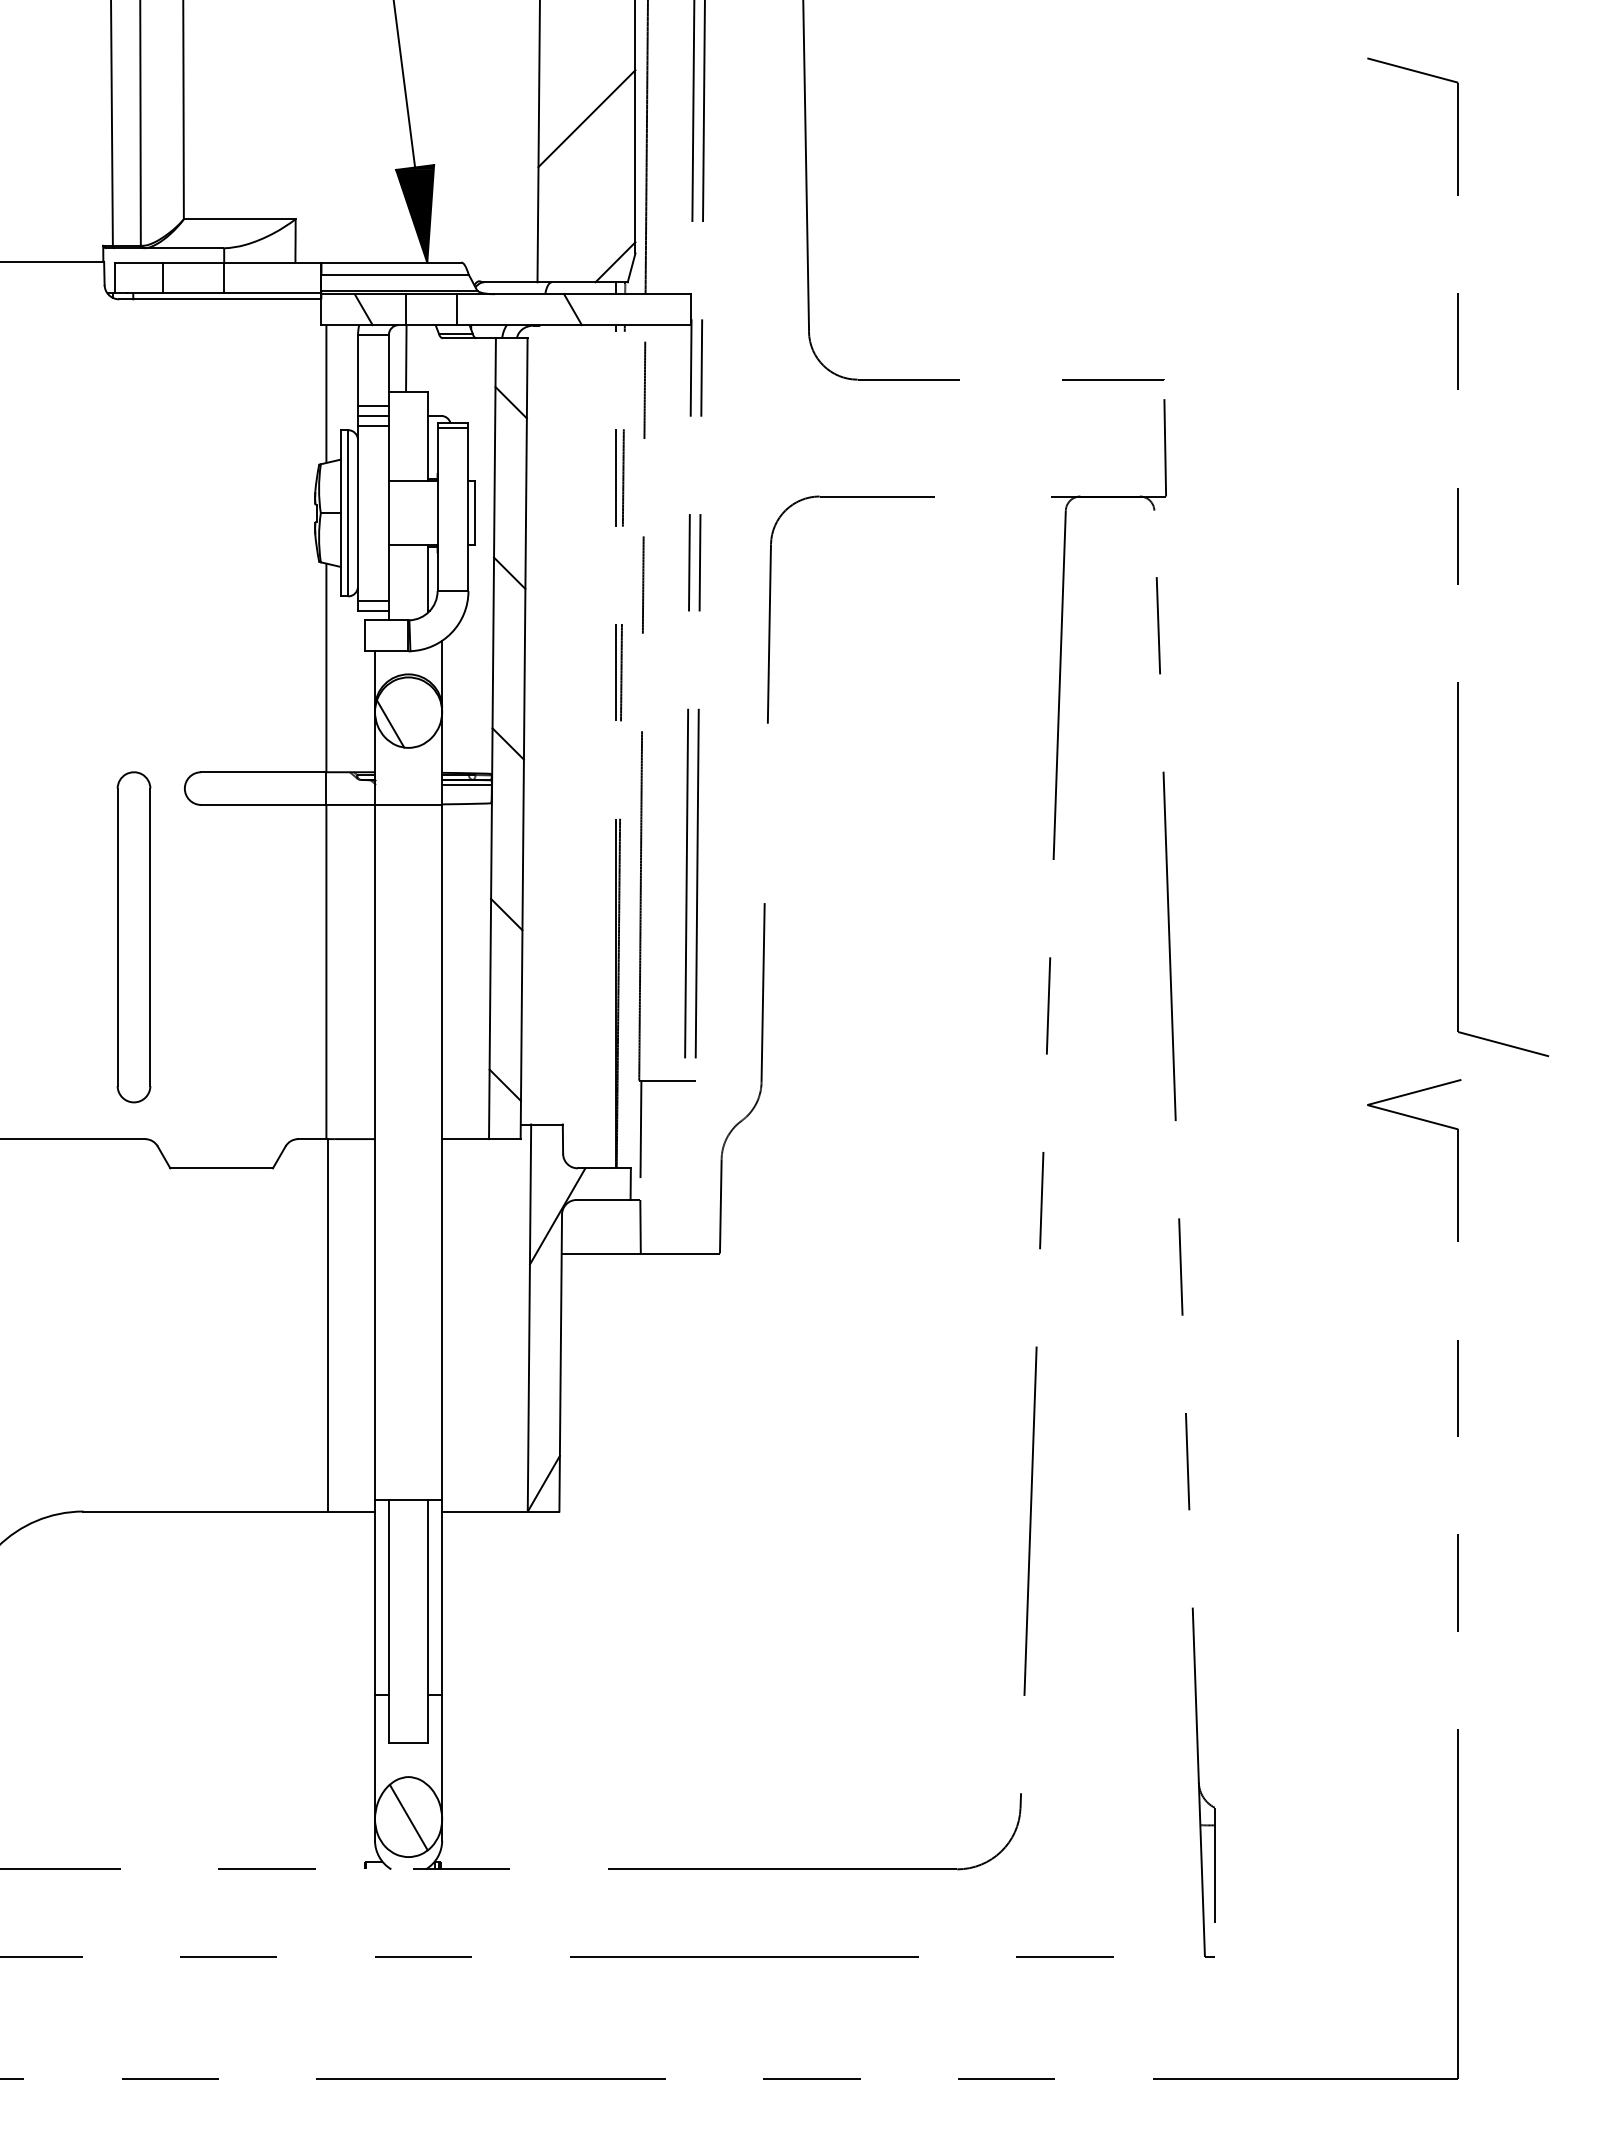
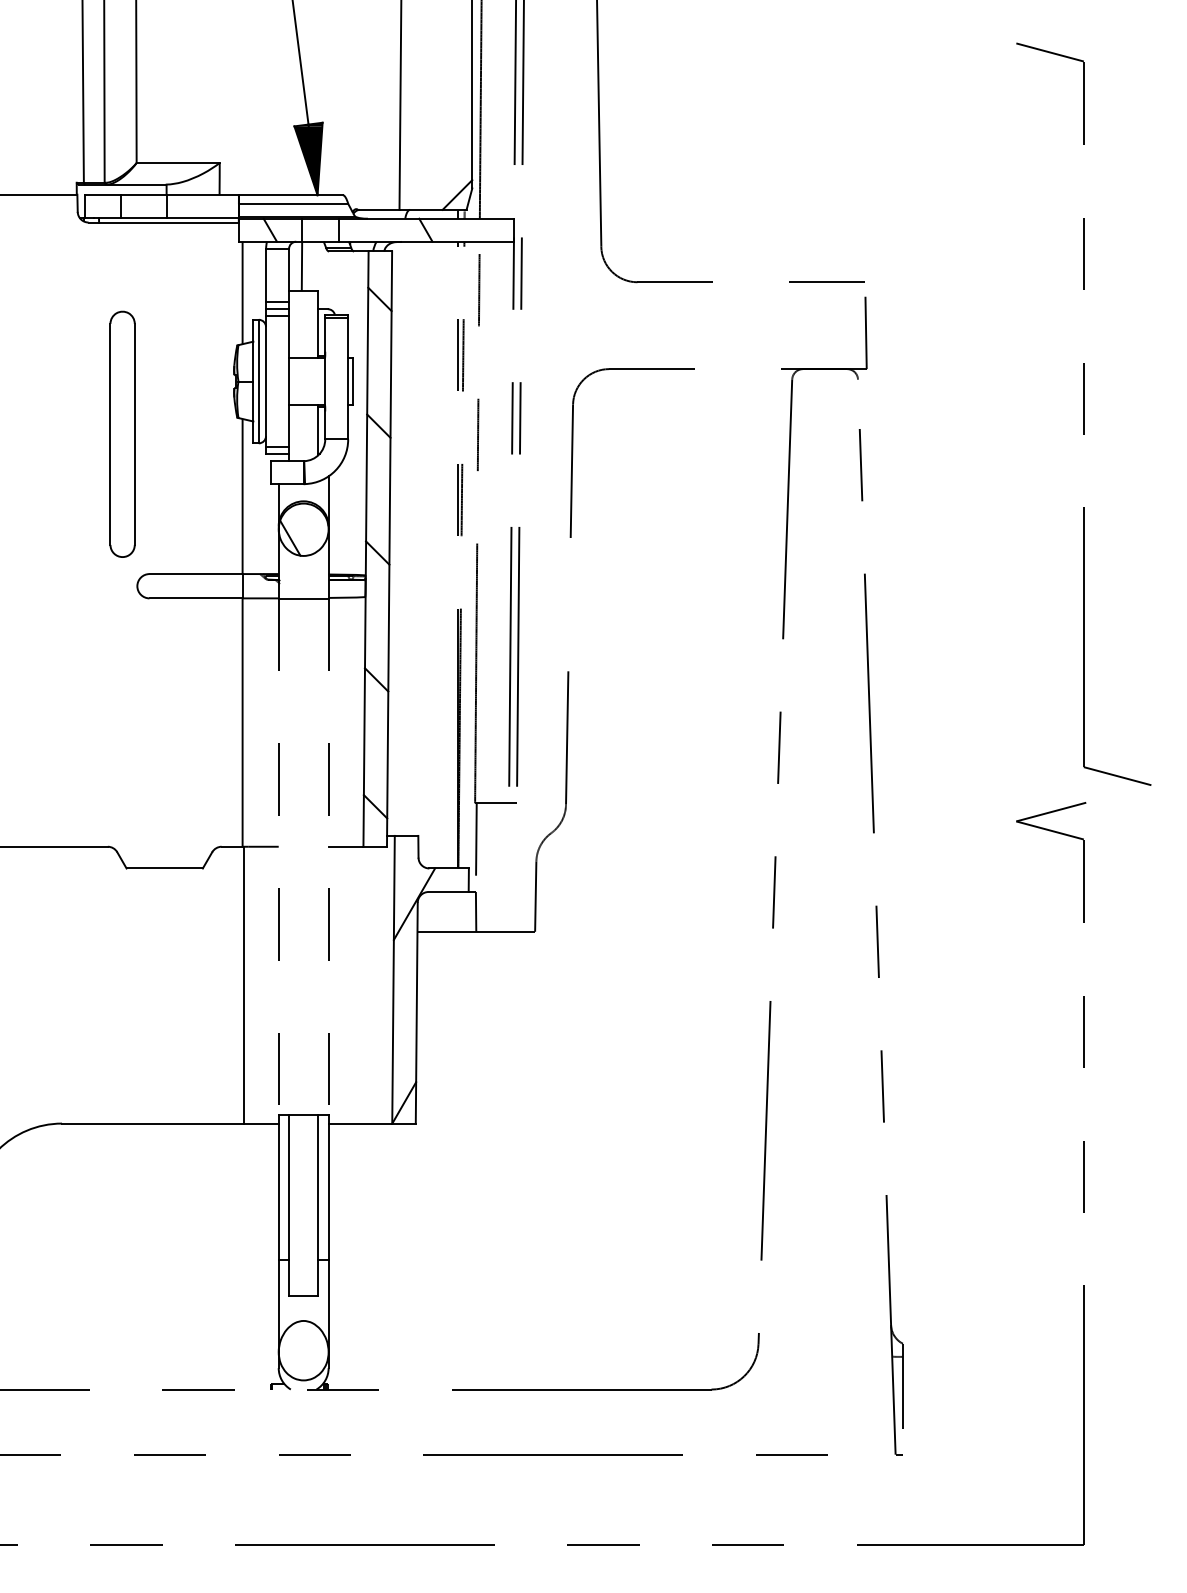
line: (586, 118) -> (435, 88), removed
line: (466, 785) -> (346, 583), removed
part: (133, 937) -> (122, 434), moved
line: (375, 1153) -> (279, 857), solid -> dashed
line: (442, 1153) -> (328, 857), solid -> dashed
line: (408, 1817) -> (303, 1351), removed

